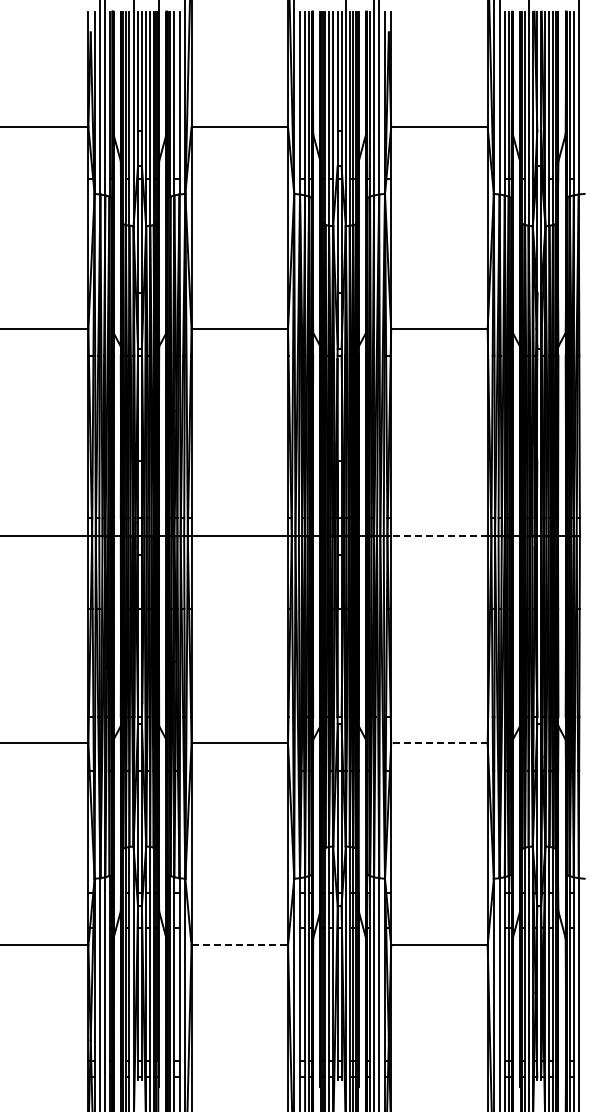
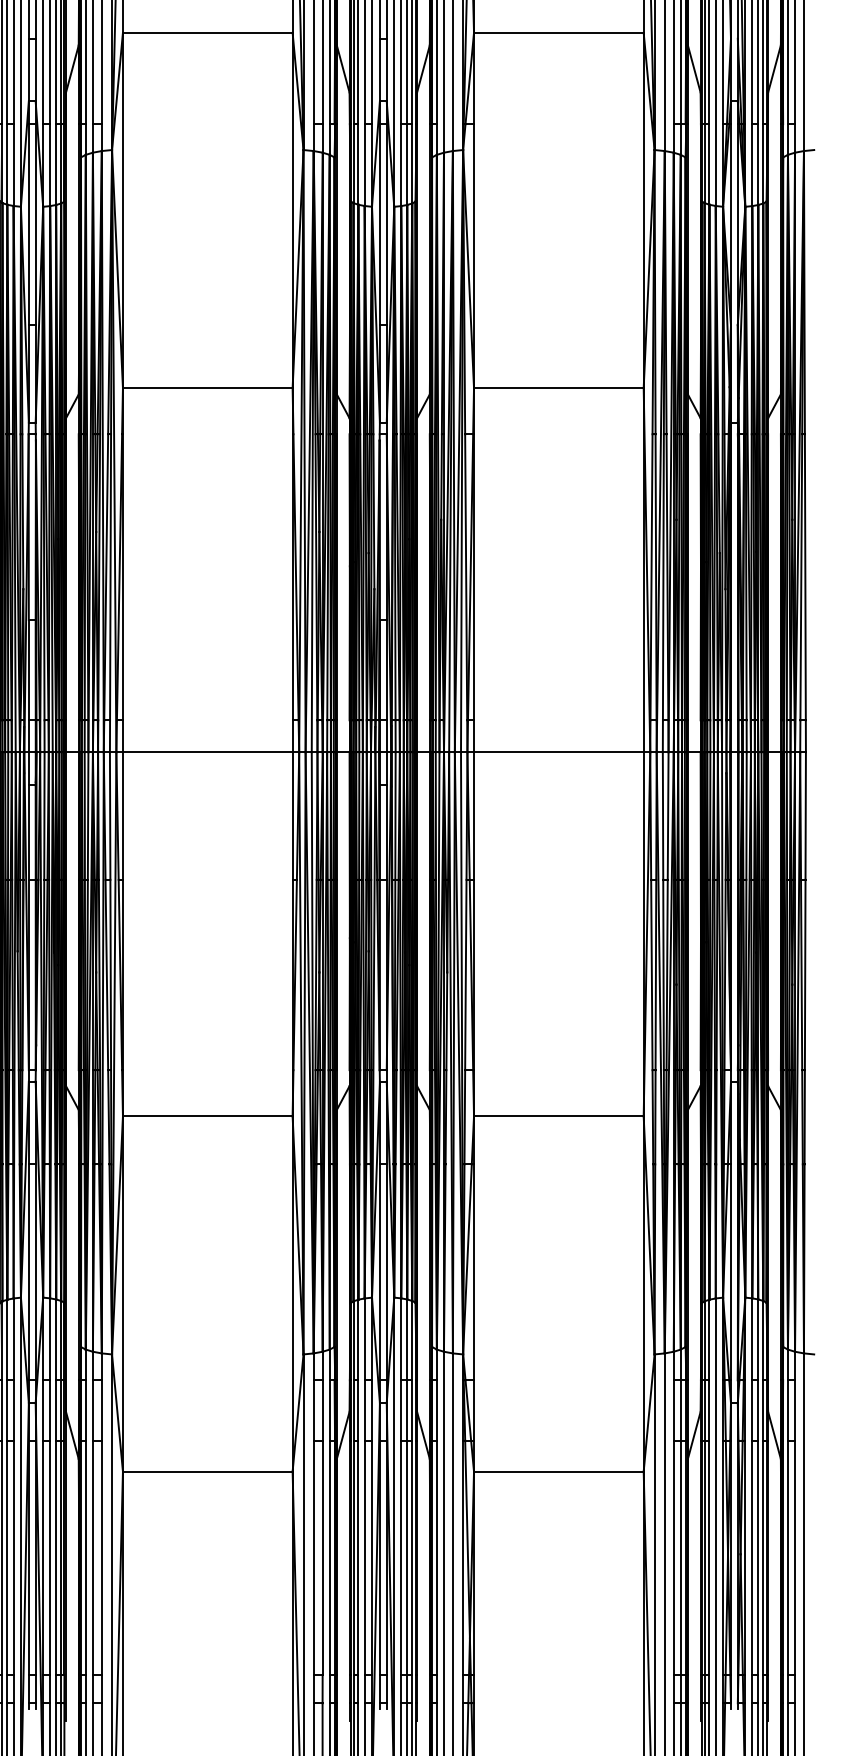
line: (438, 536) -> (557, 752), dashed -> solid
line: (438, 743) -> (557, 1116), dashed -> solid
line: (240, 945) -> (209, 1471), dashed -> solid

